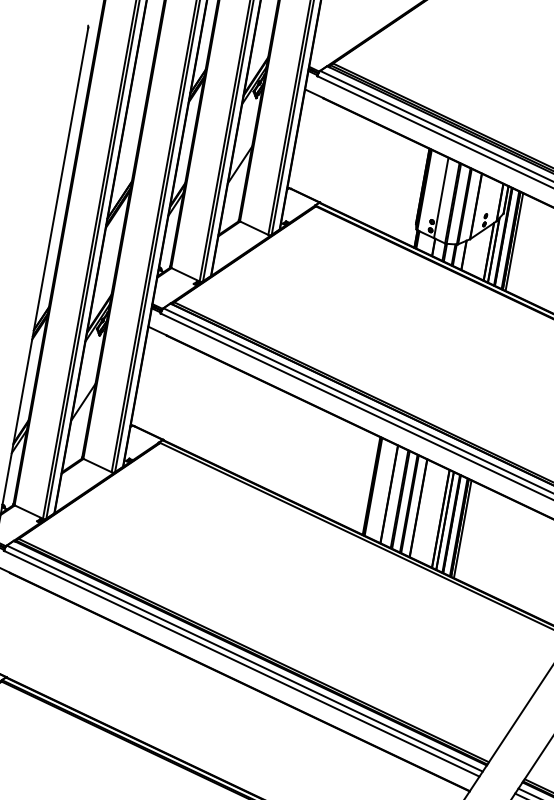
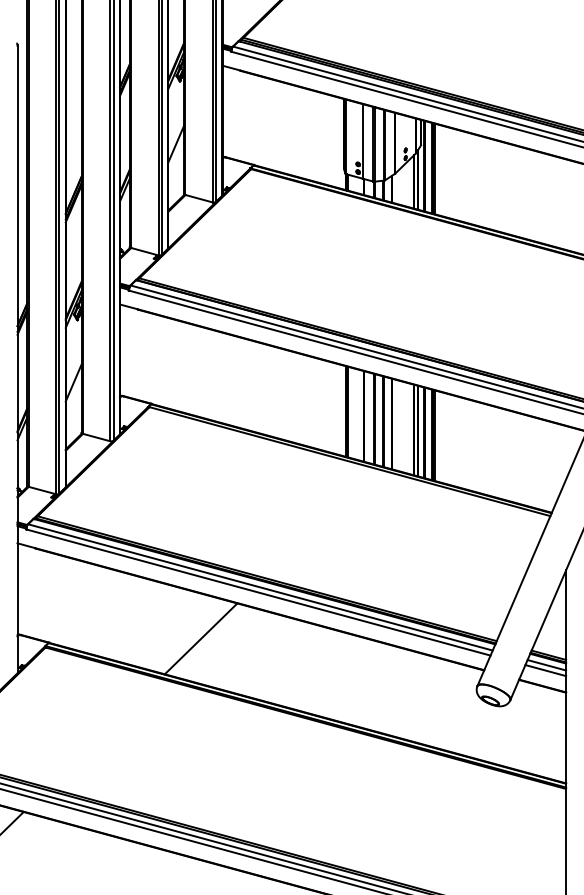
line: (170, 702) -> (200, 638), added

